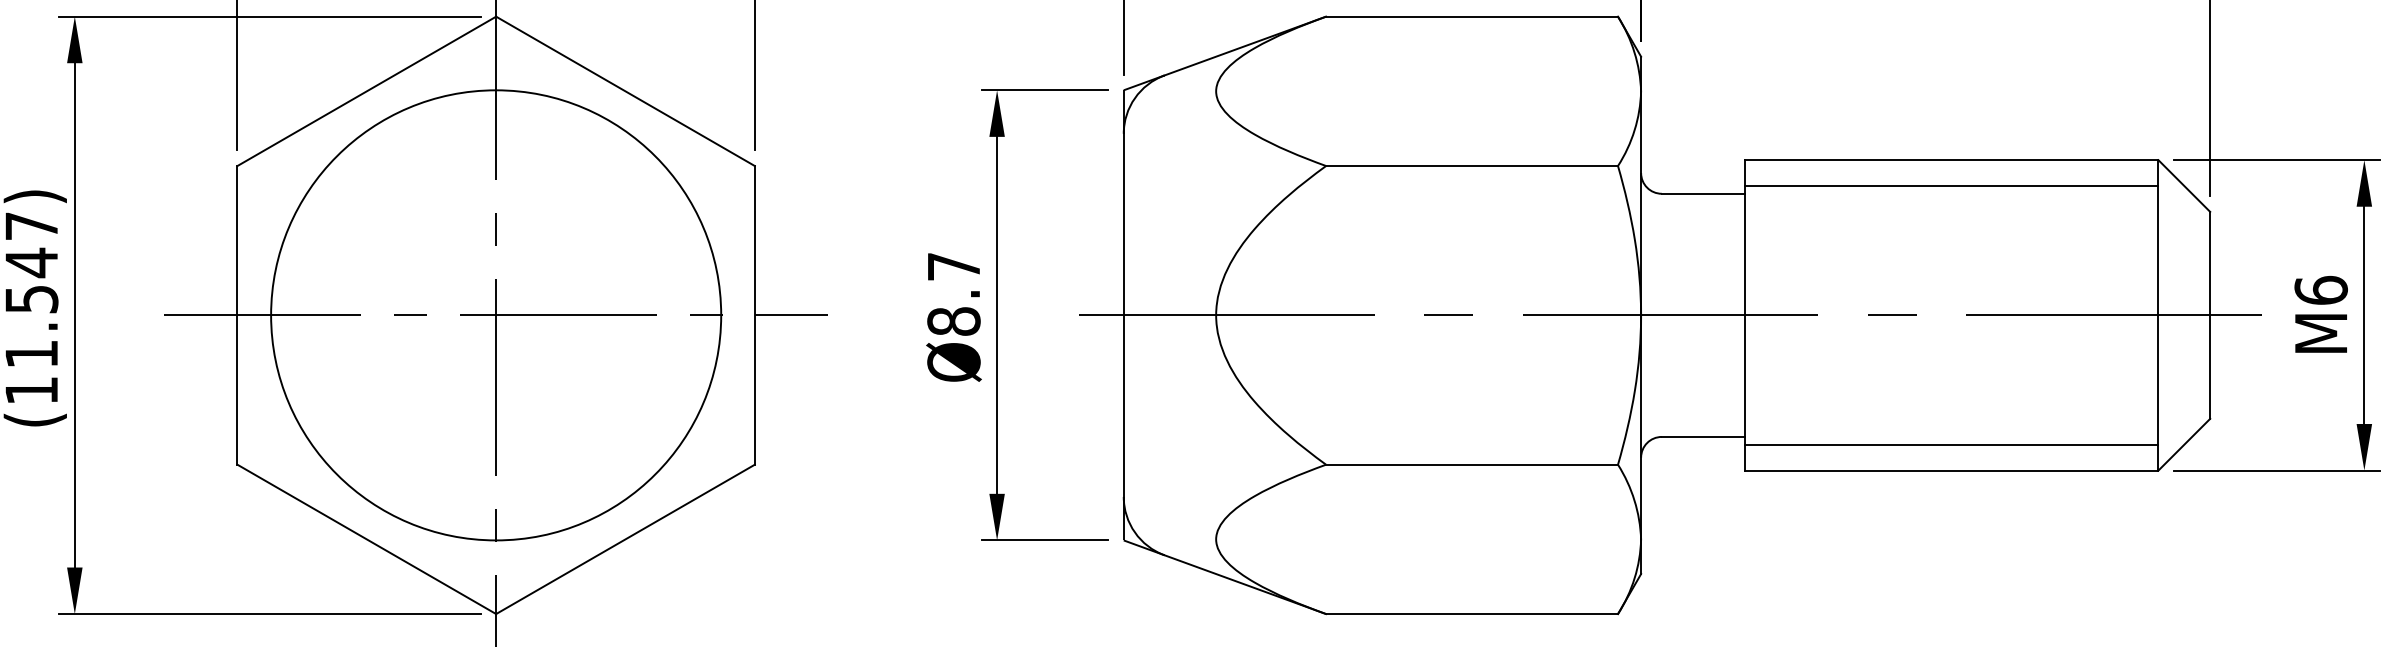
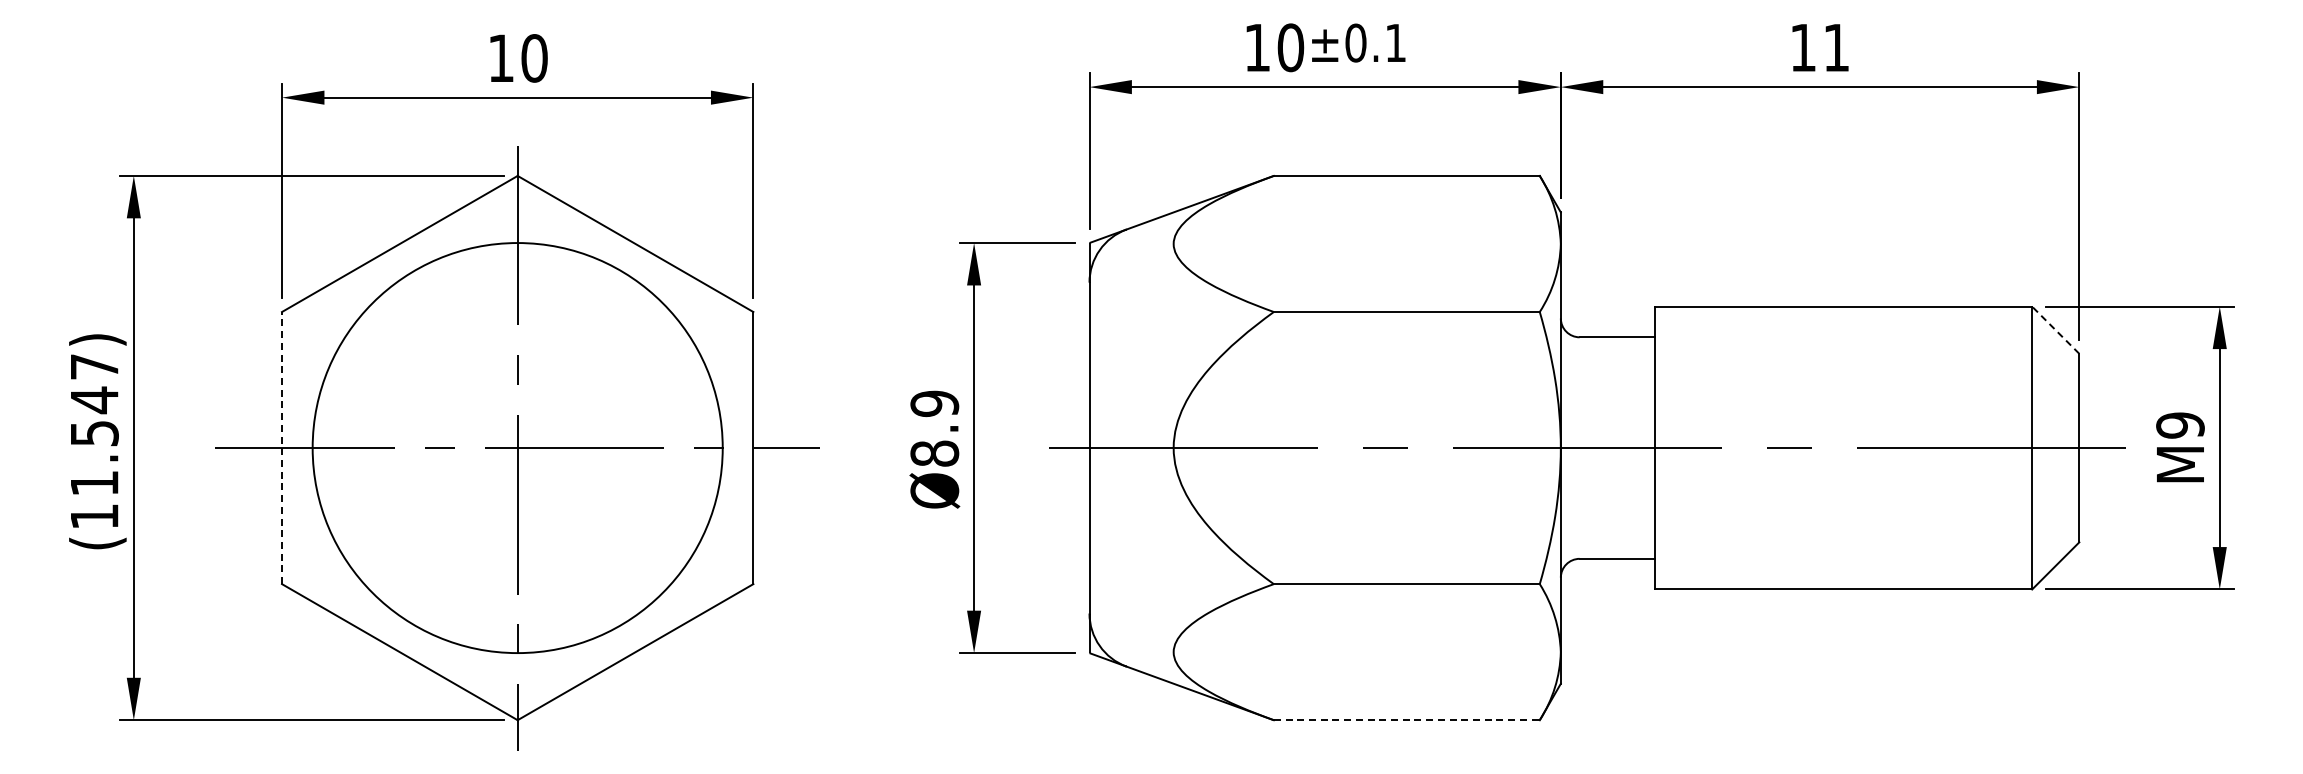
line: (2184, 185) -> (2055, 329), solid -> dashed
line: (1951, 186) -> (1843, 330), removed
text: (953, 266) -> (934, 403), Ø8.7 -> Ø8.9
text: (2321, 290) -> (2180, 425), M6 -> M9
line: (238, 314) -> (282, 447), solid -> dashed
line: (1951, 444) -> (1843, 565), removed
line: (1471, 614) -> (1406, 720), solid -> dashed

